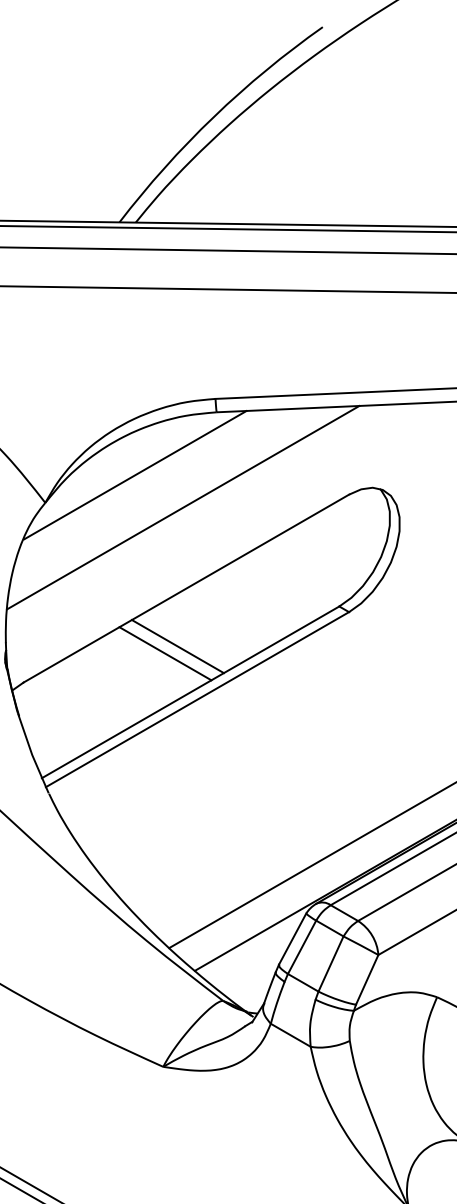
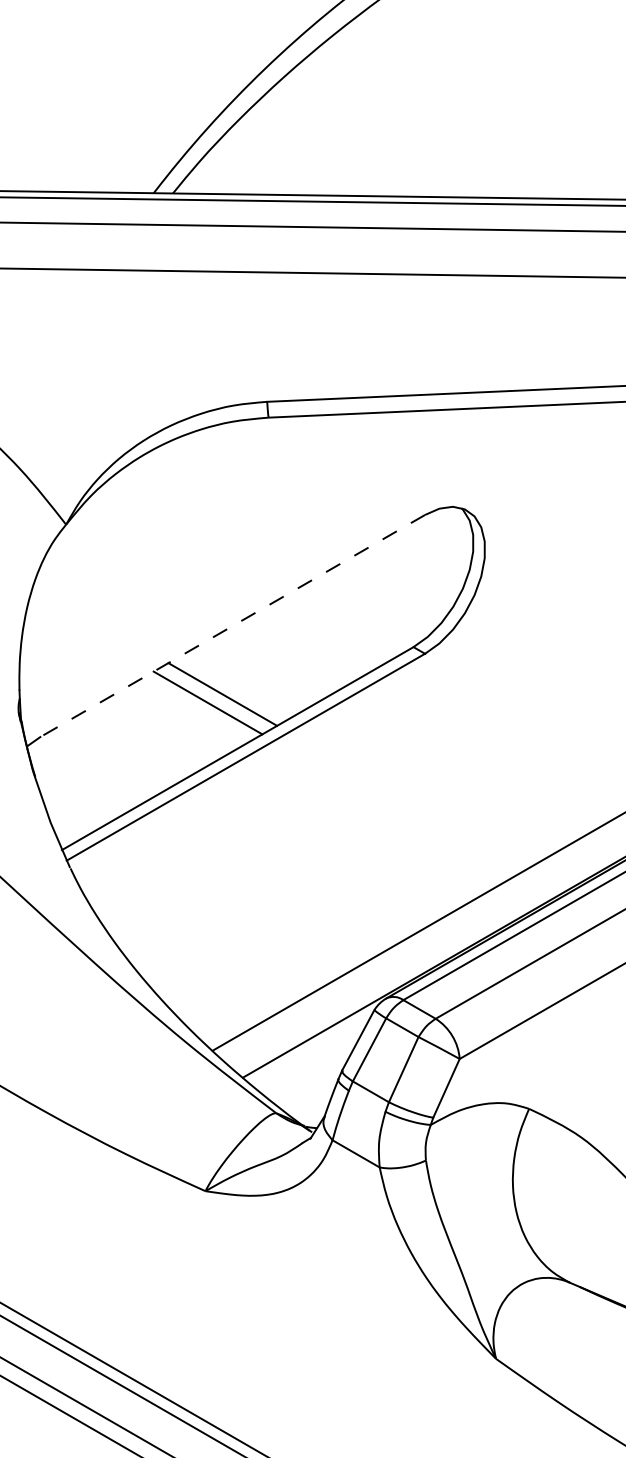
line: (134, 474) -> (171, 491), removed
line: (182, 507) -> (228, 530), removed
line: (186, 589) -> (232, 626), solid -> dashed

